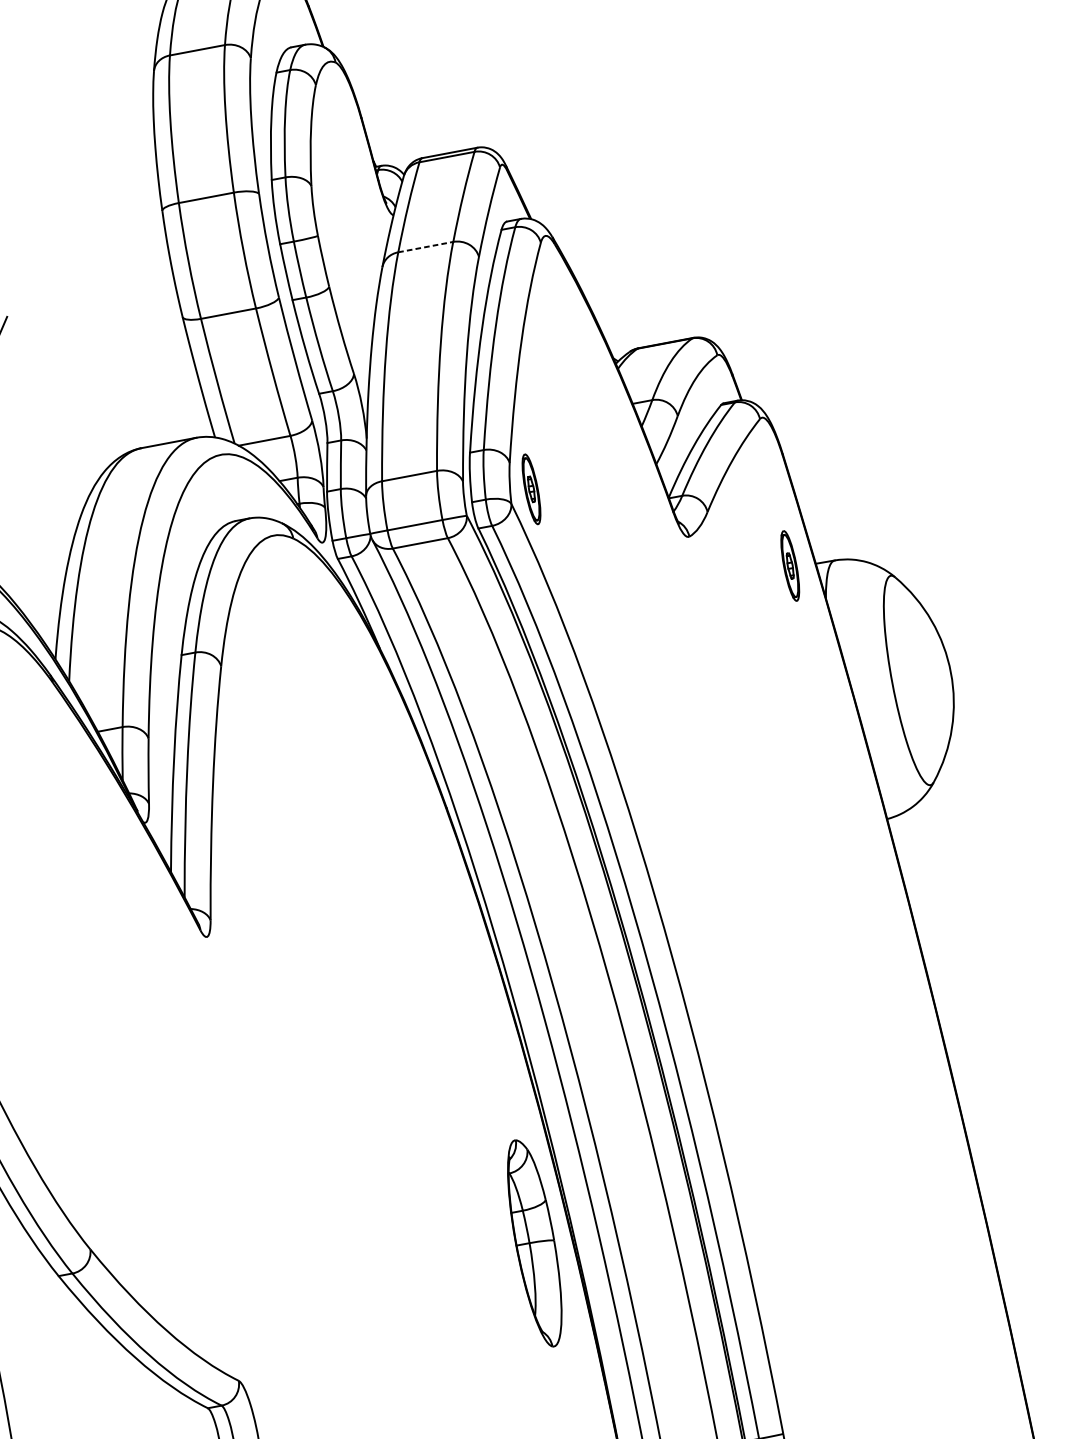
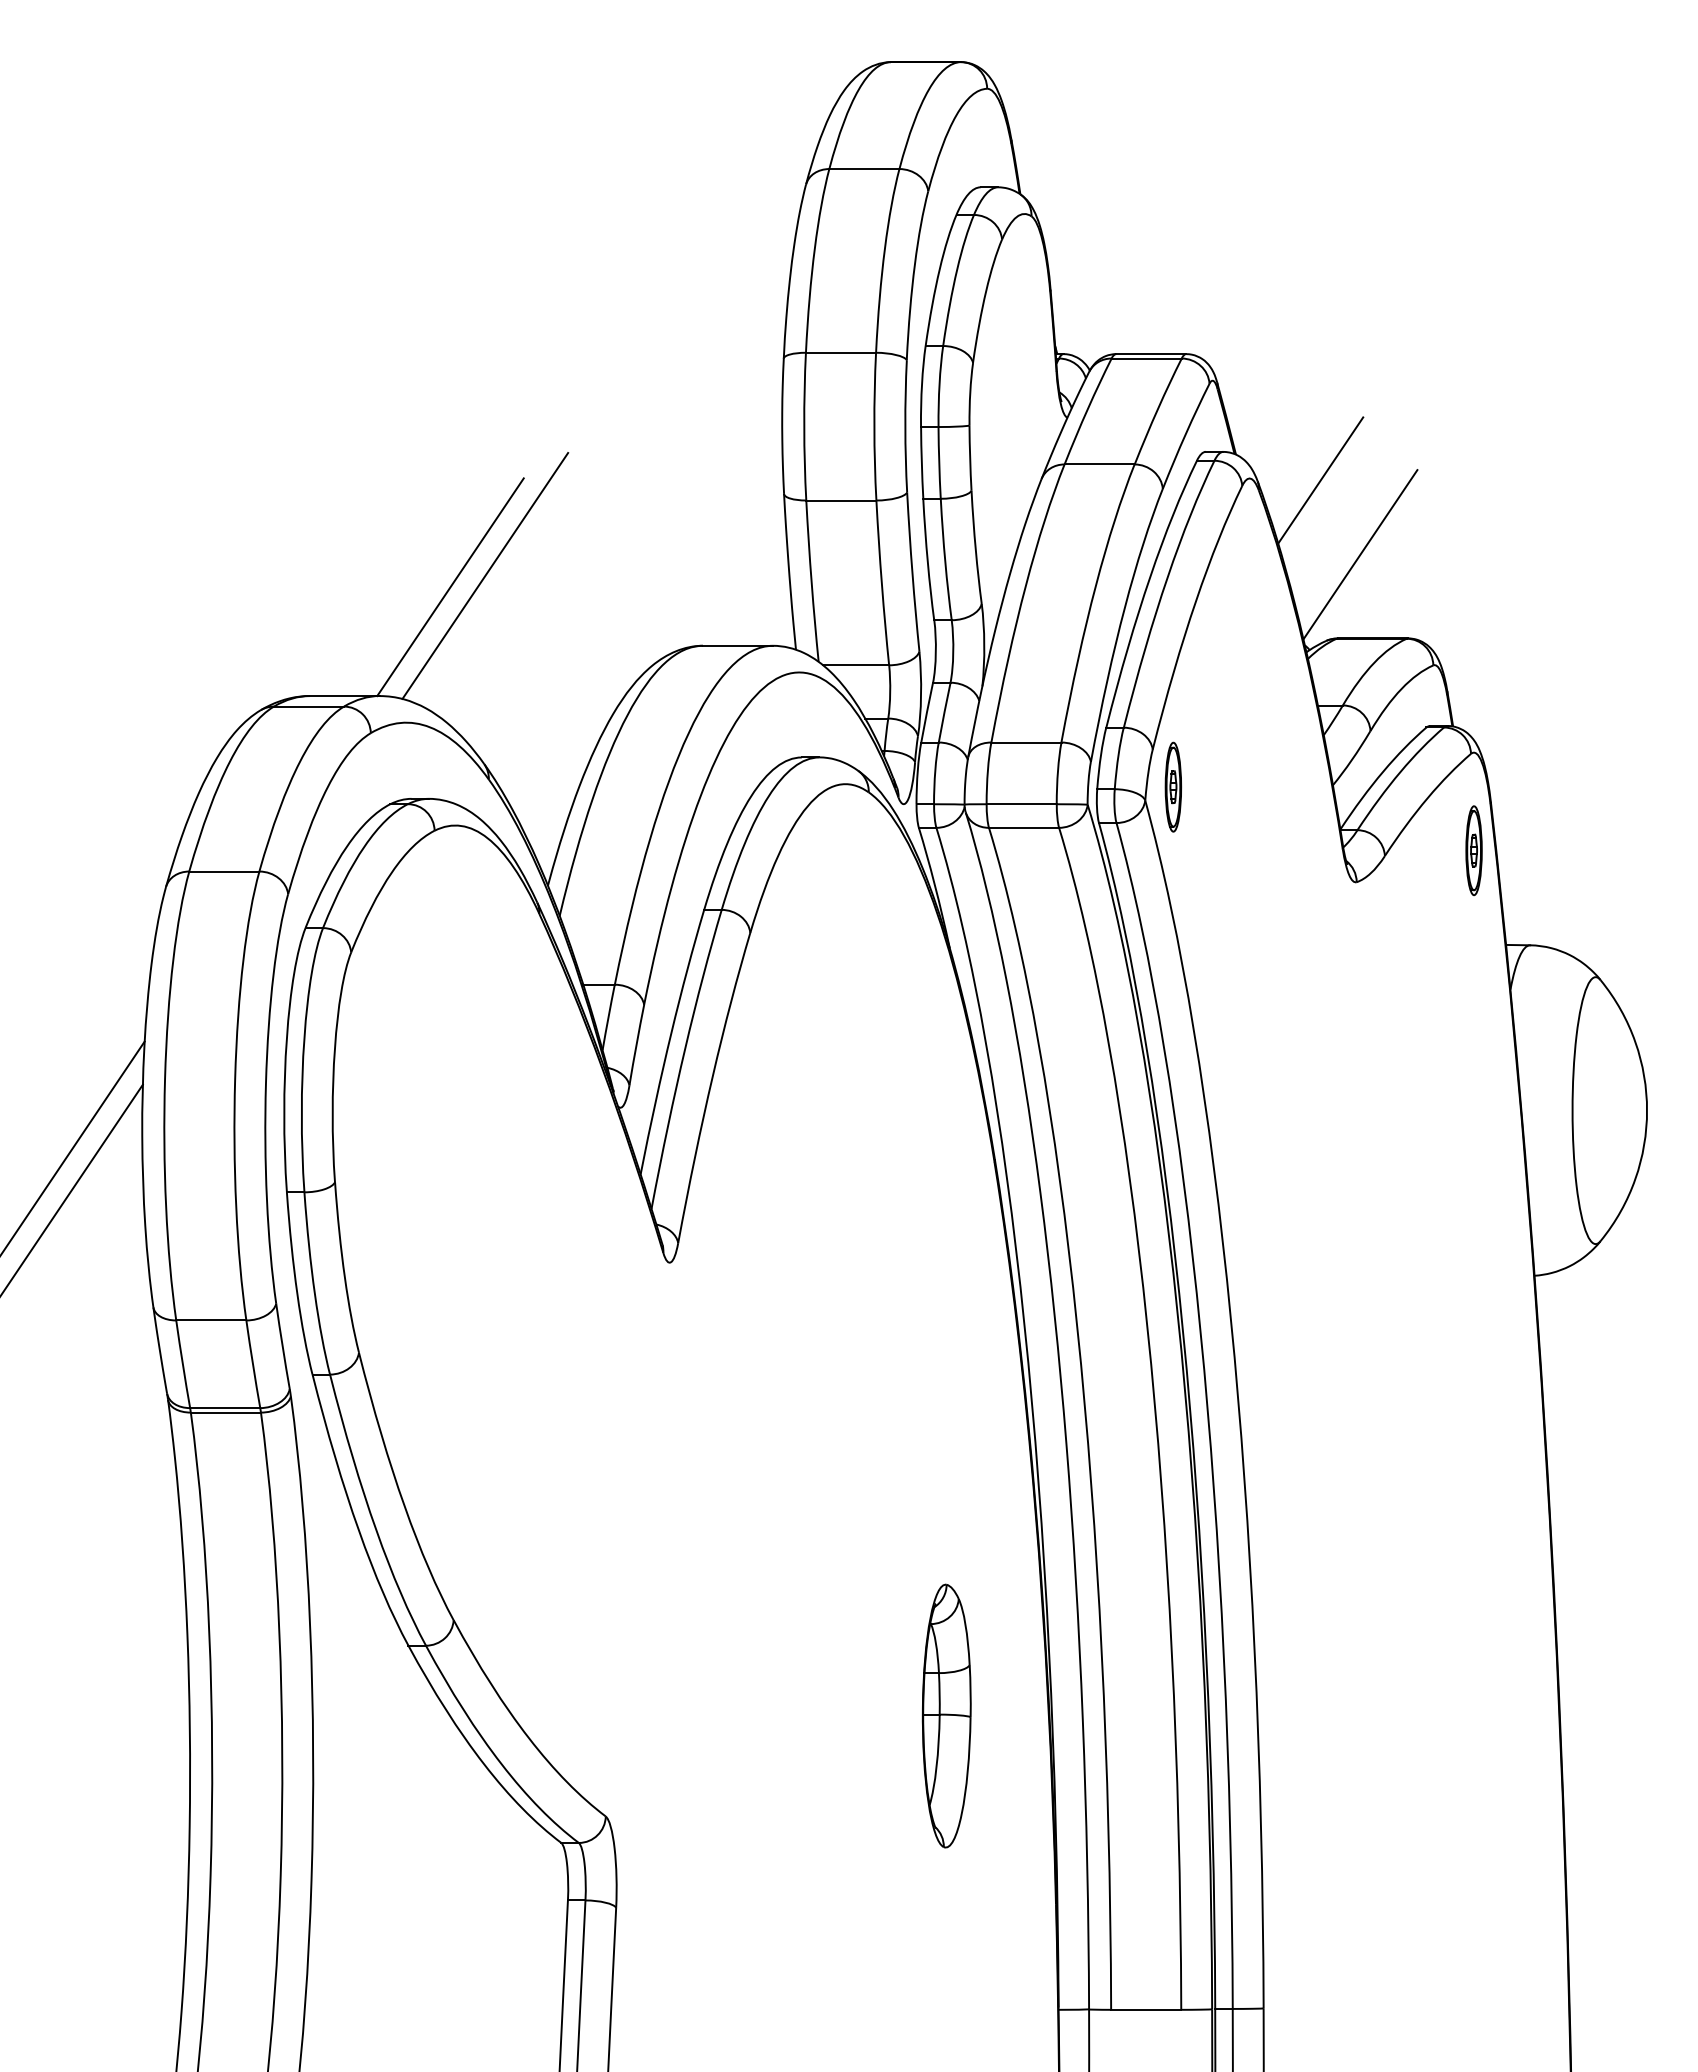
line: (601, 226) -> (1320, 480), added
line: (426, 247) -> (1100, 464), dashed -> solid
line: (643, 279) -> (1360, 554), added
part: (789, 565) -> (1473, 850), moved
part: (535, 1242) -> (946, 1715), moved

